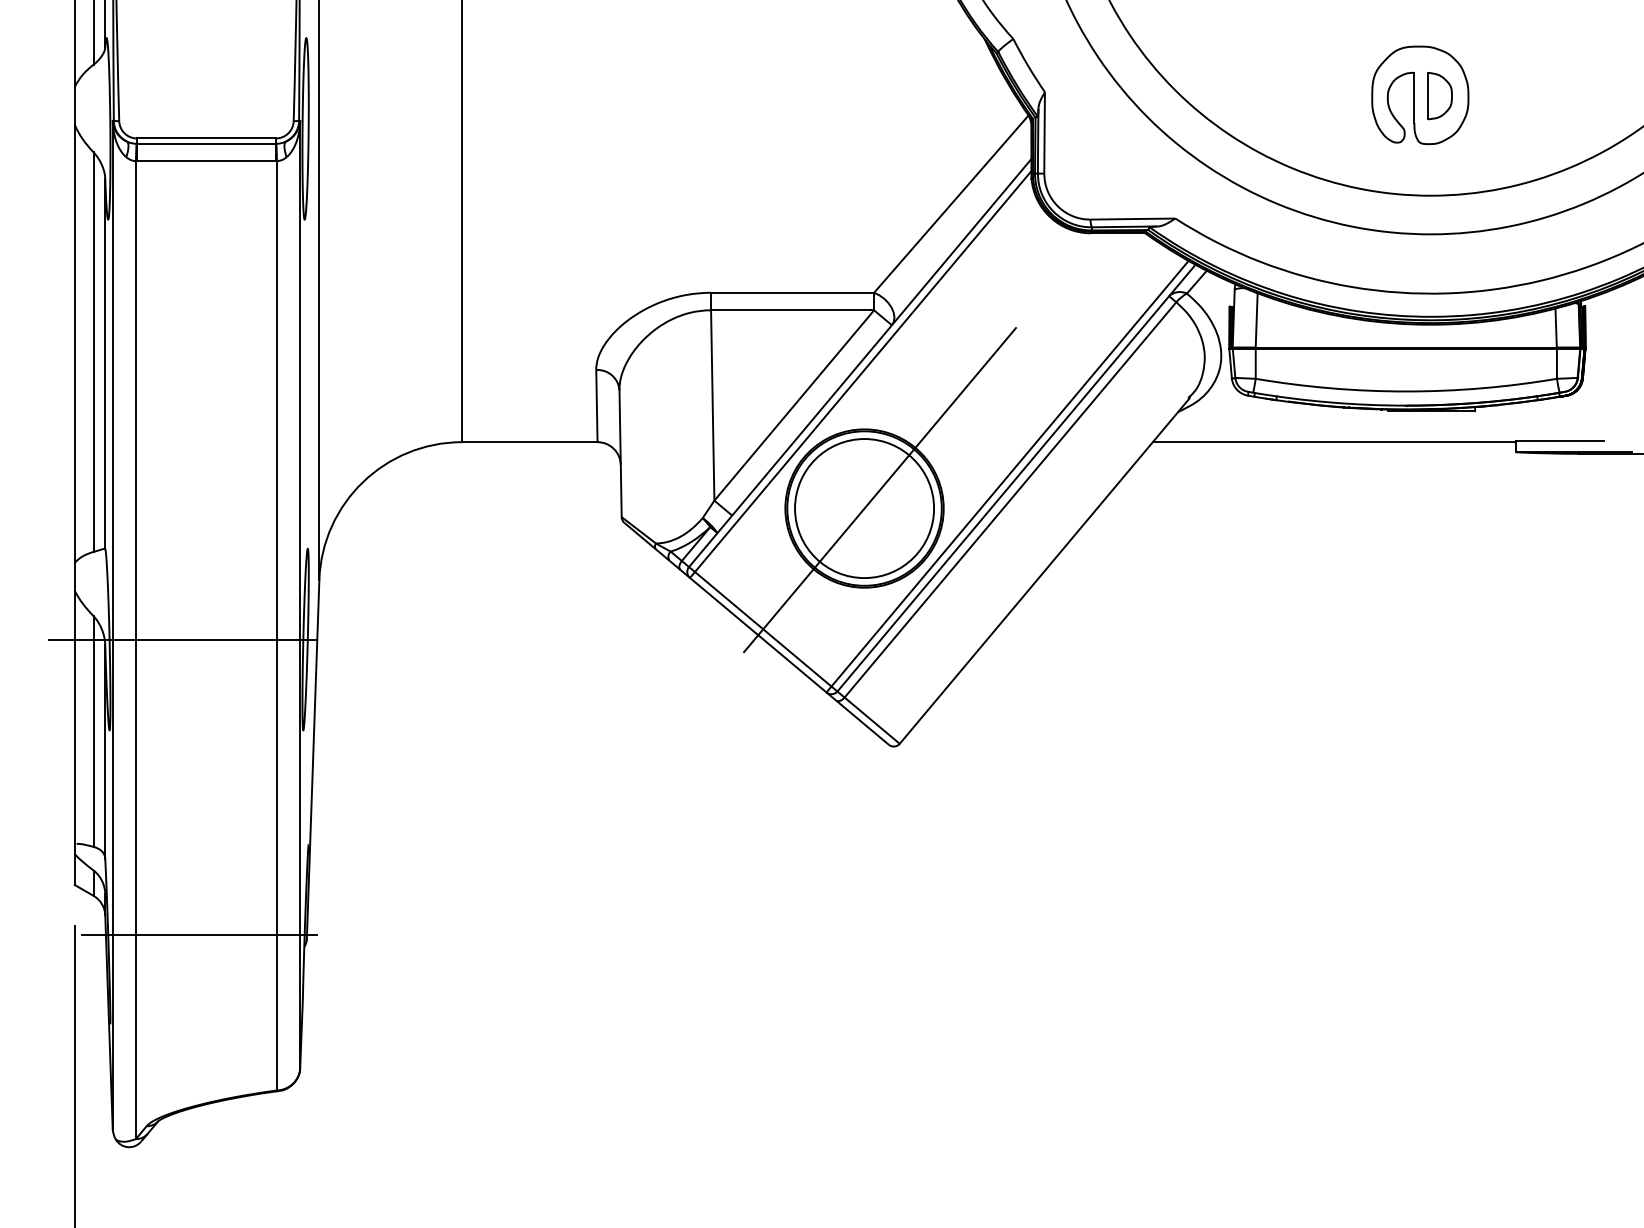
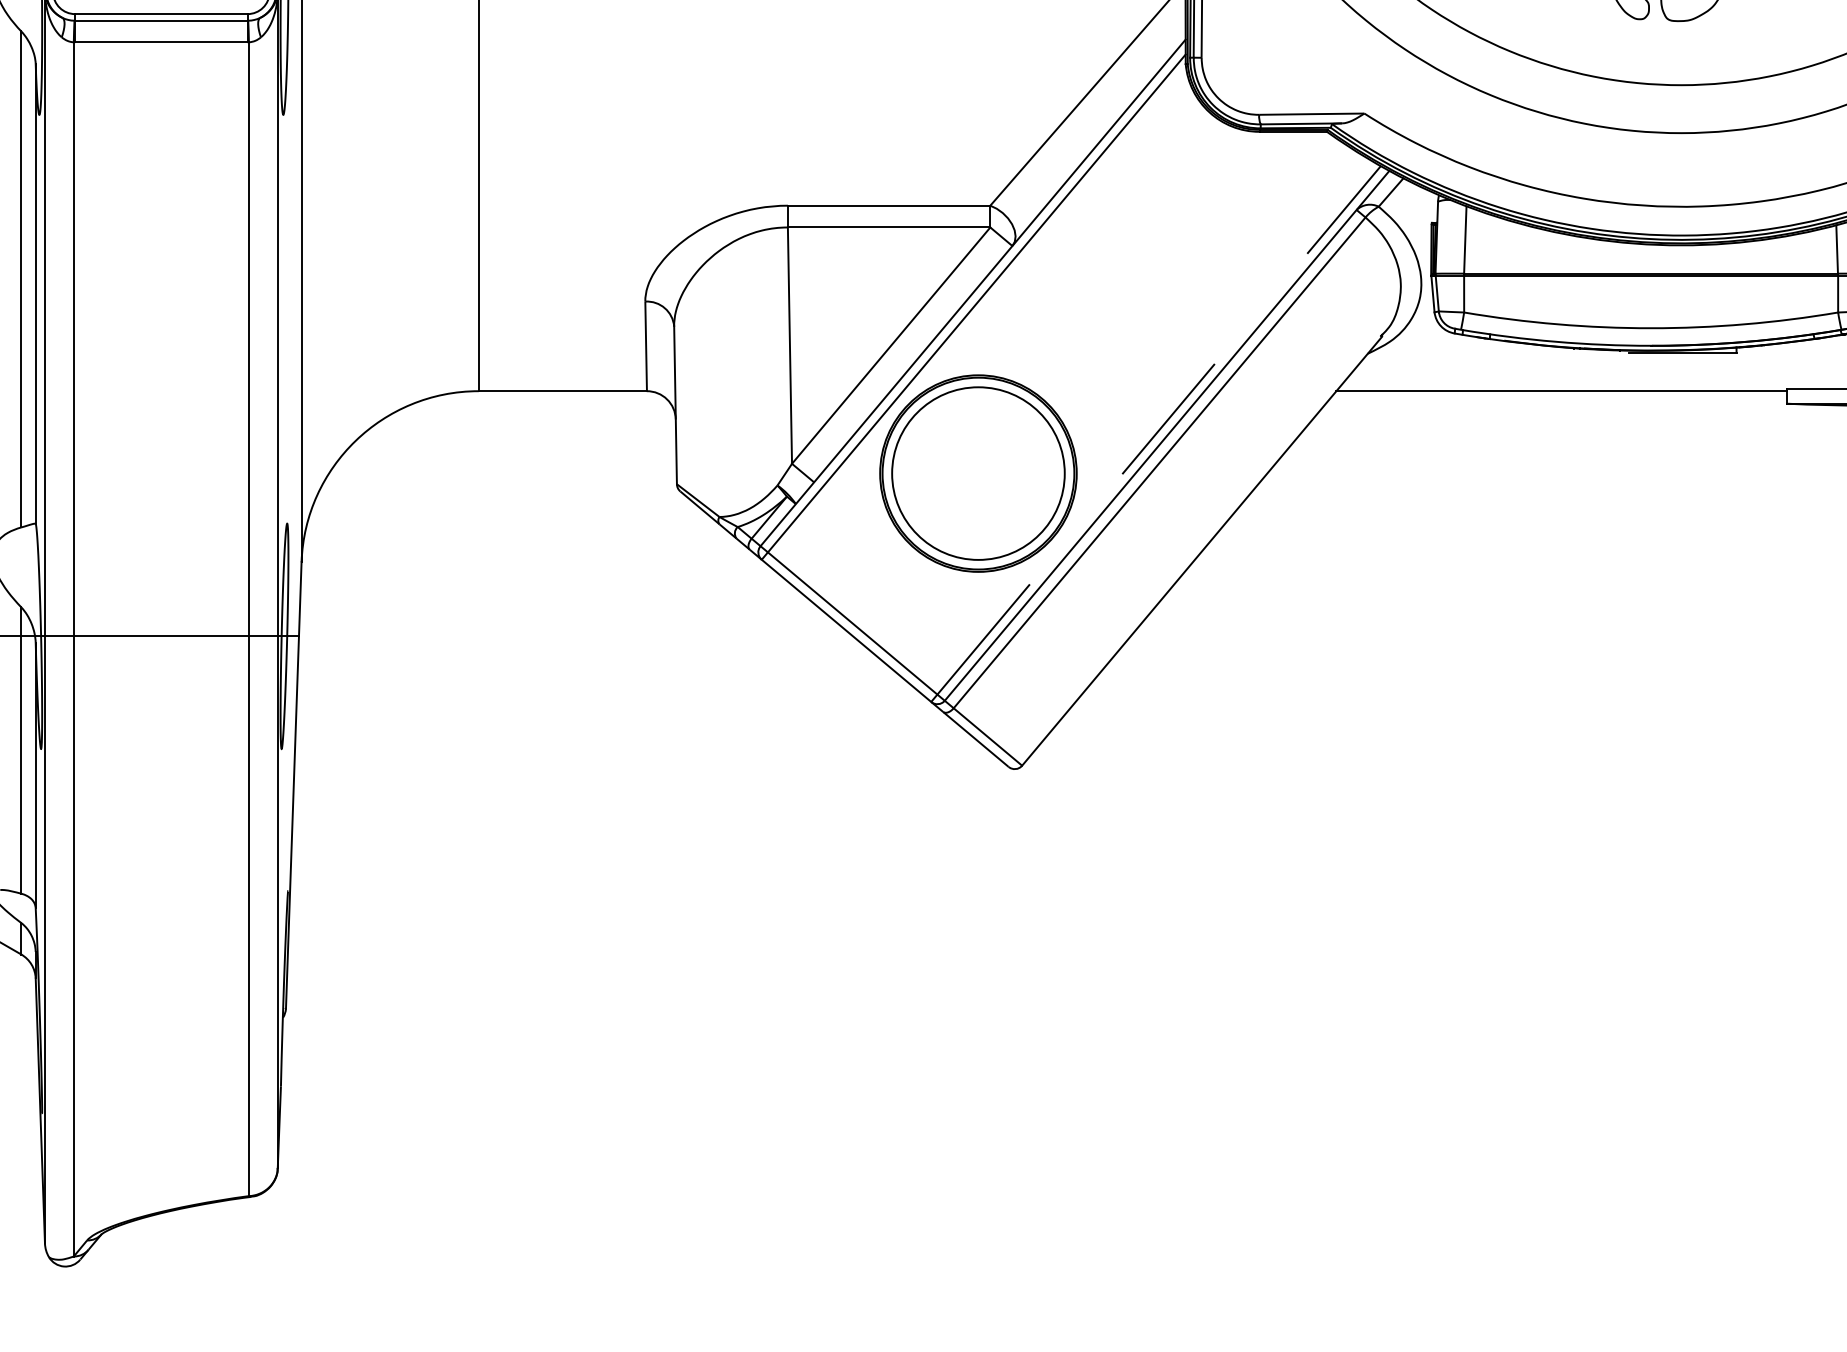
line: (1010, 473) -> (1159, 430), solid -> dashed
line: (879, 490) -> (997, 451), removed
line: (199, 934) -> (152, 1002), removed

